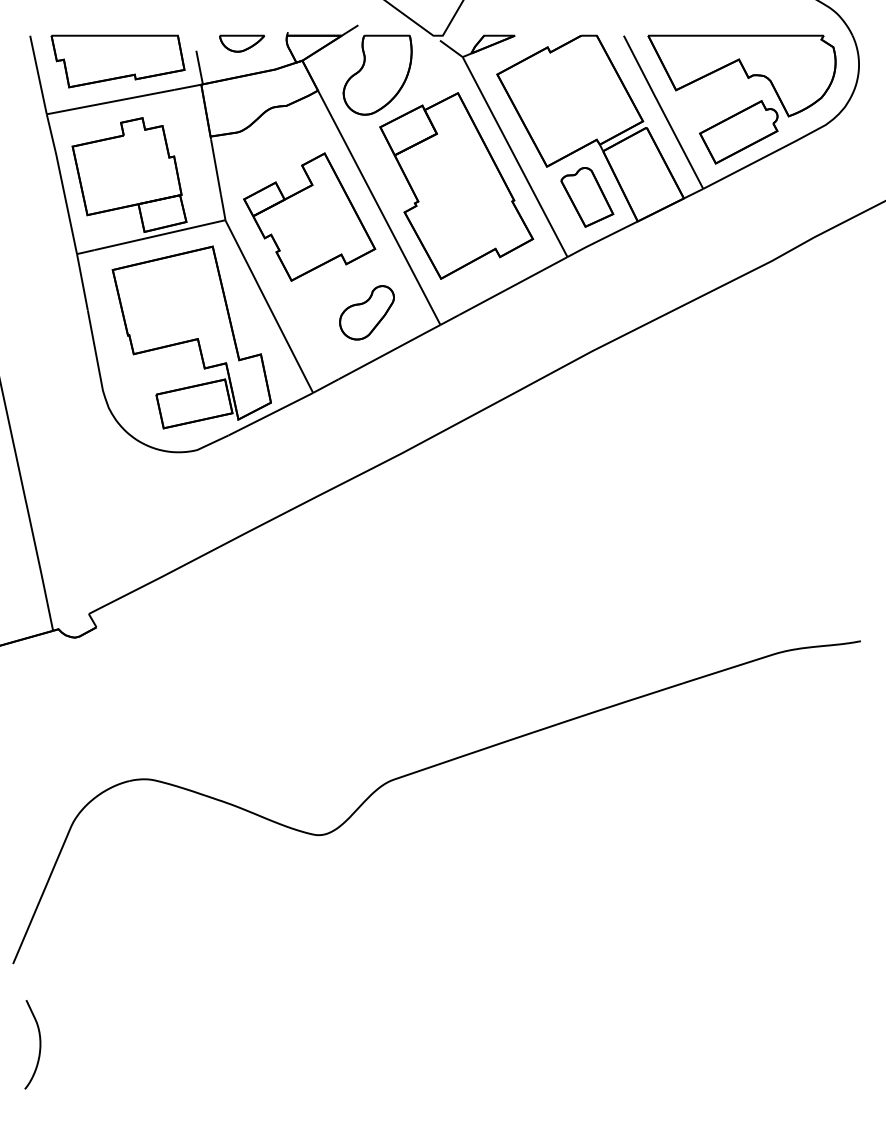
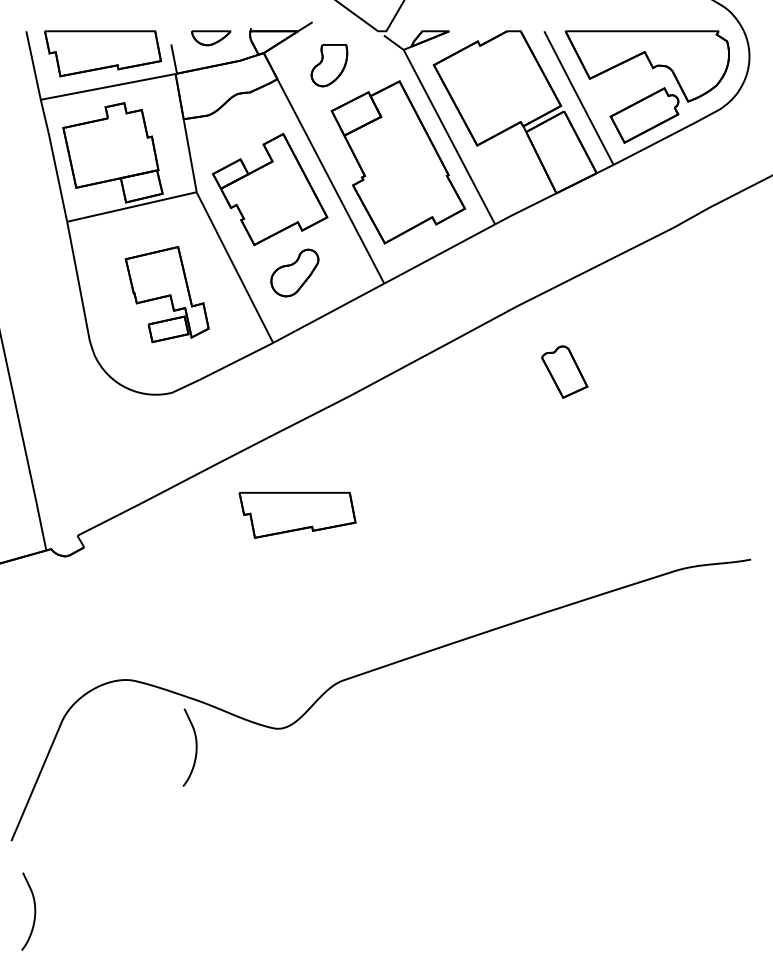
part: (377, 74) -> (329, 65), size x0.6
part: (587, 197) -> (564, 372), moved
part: (366, 312) -> (294, 272), moved
part: (191, 337) -> (167, 294), size x0.6
part: (340, 590) -> (297, 515), added
curve: (224, 856) -> (195, 747), added

